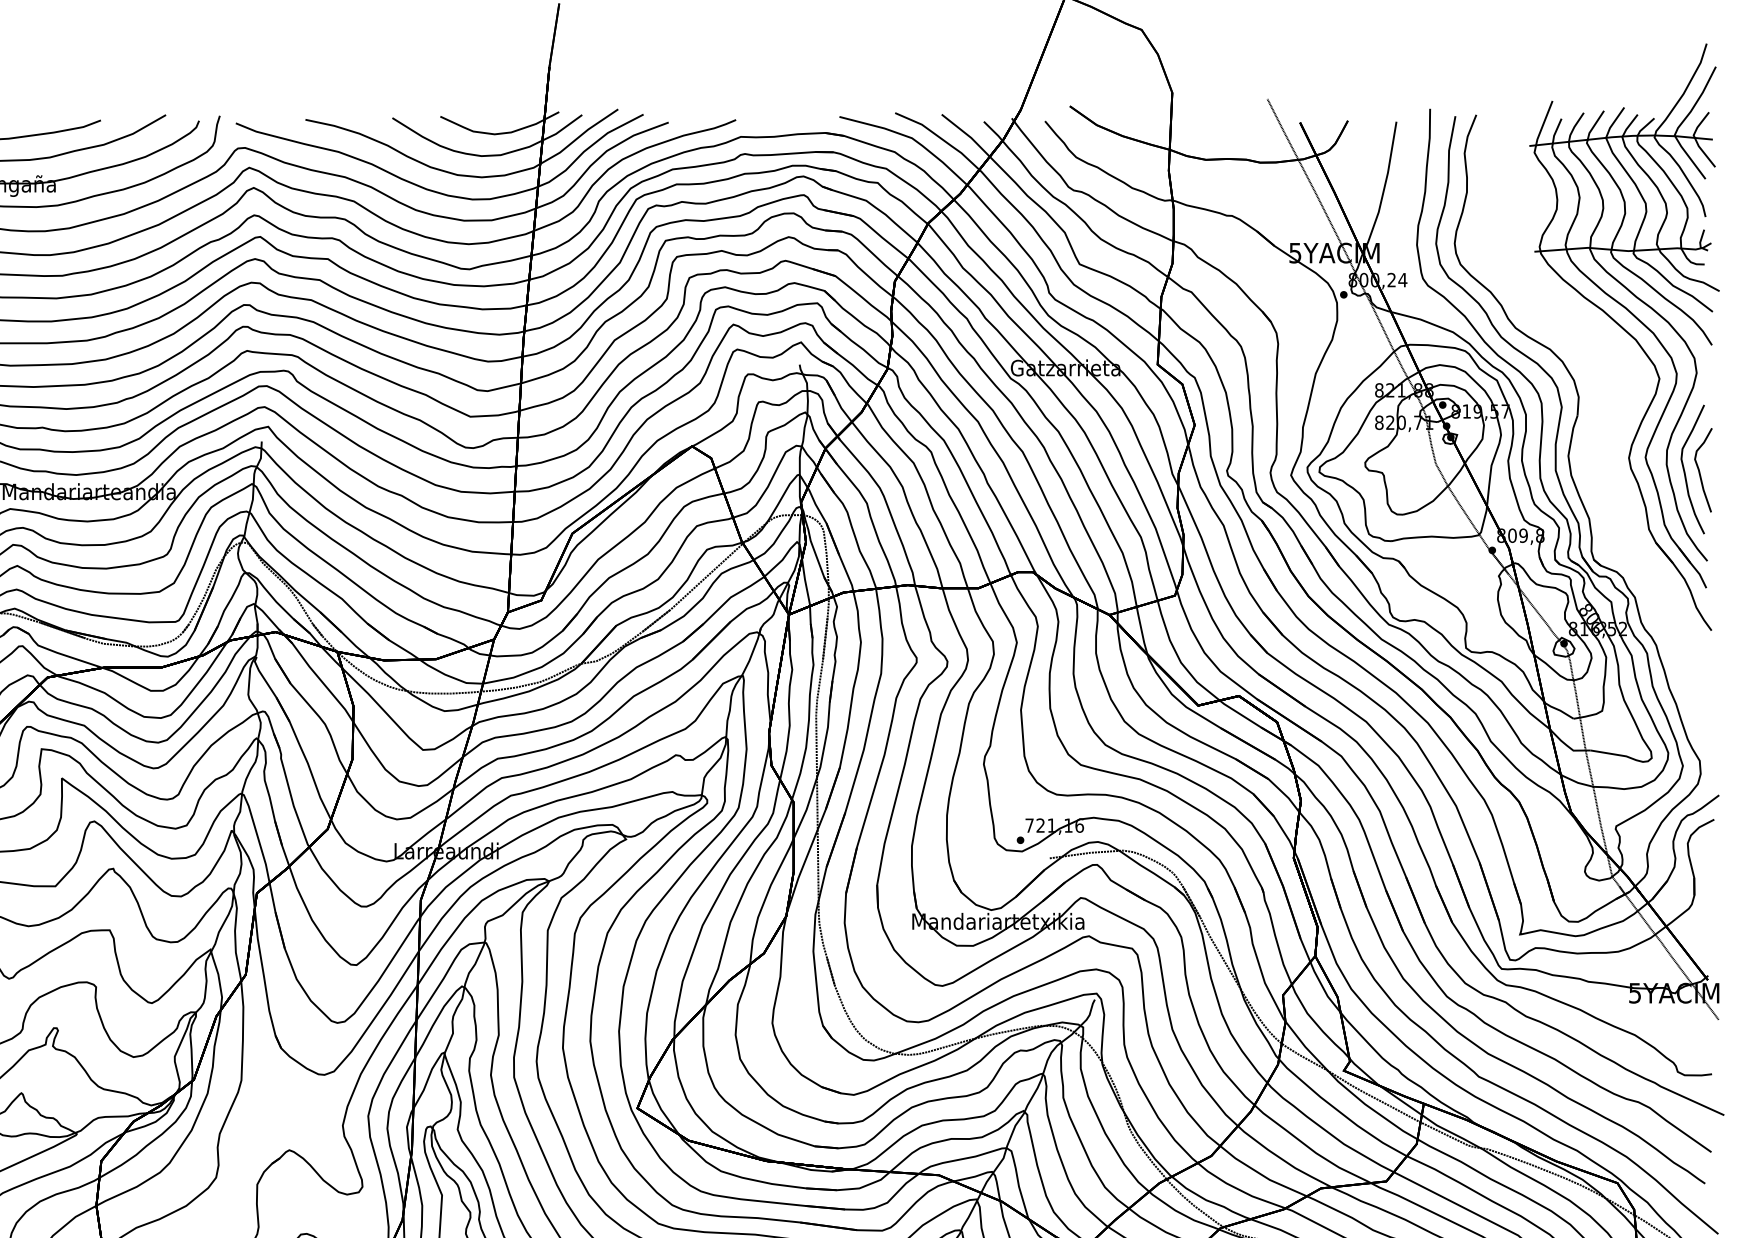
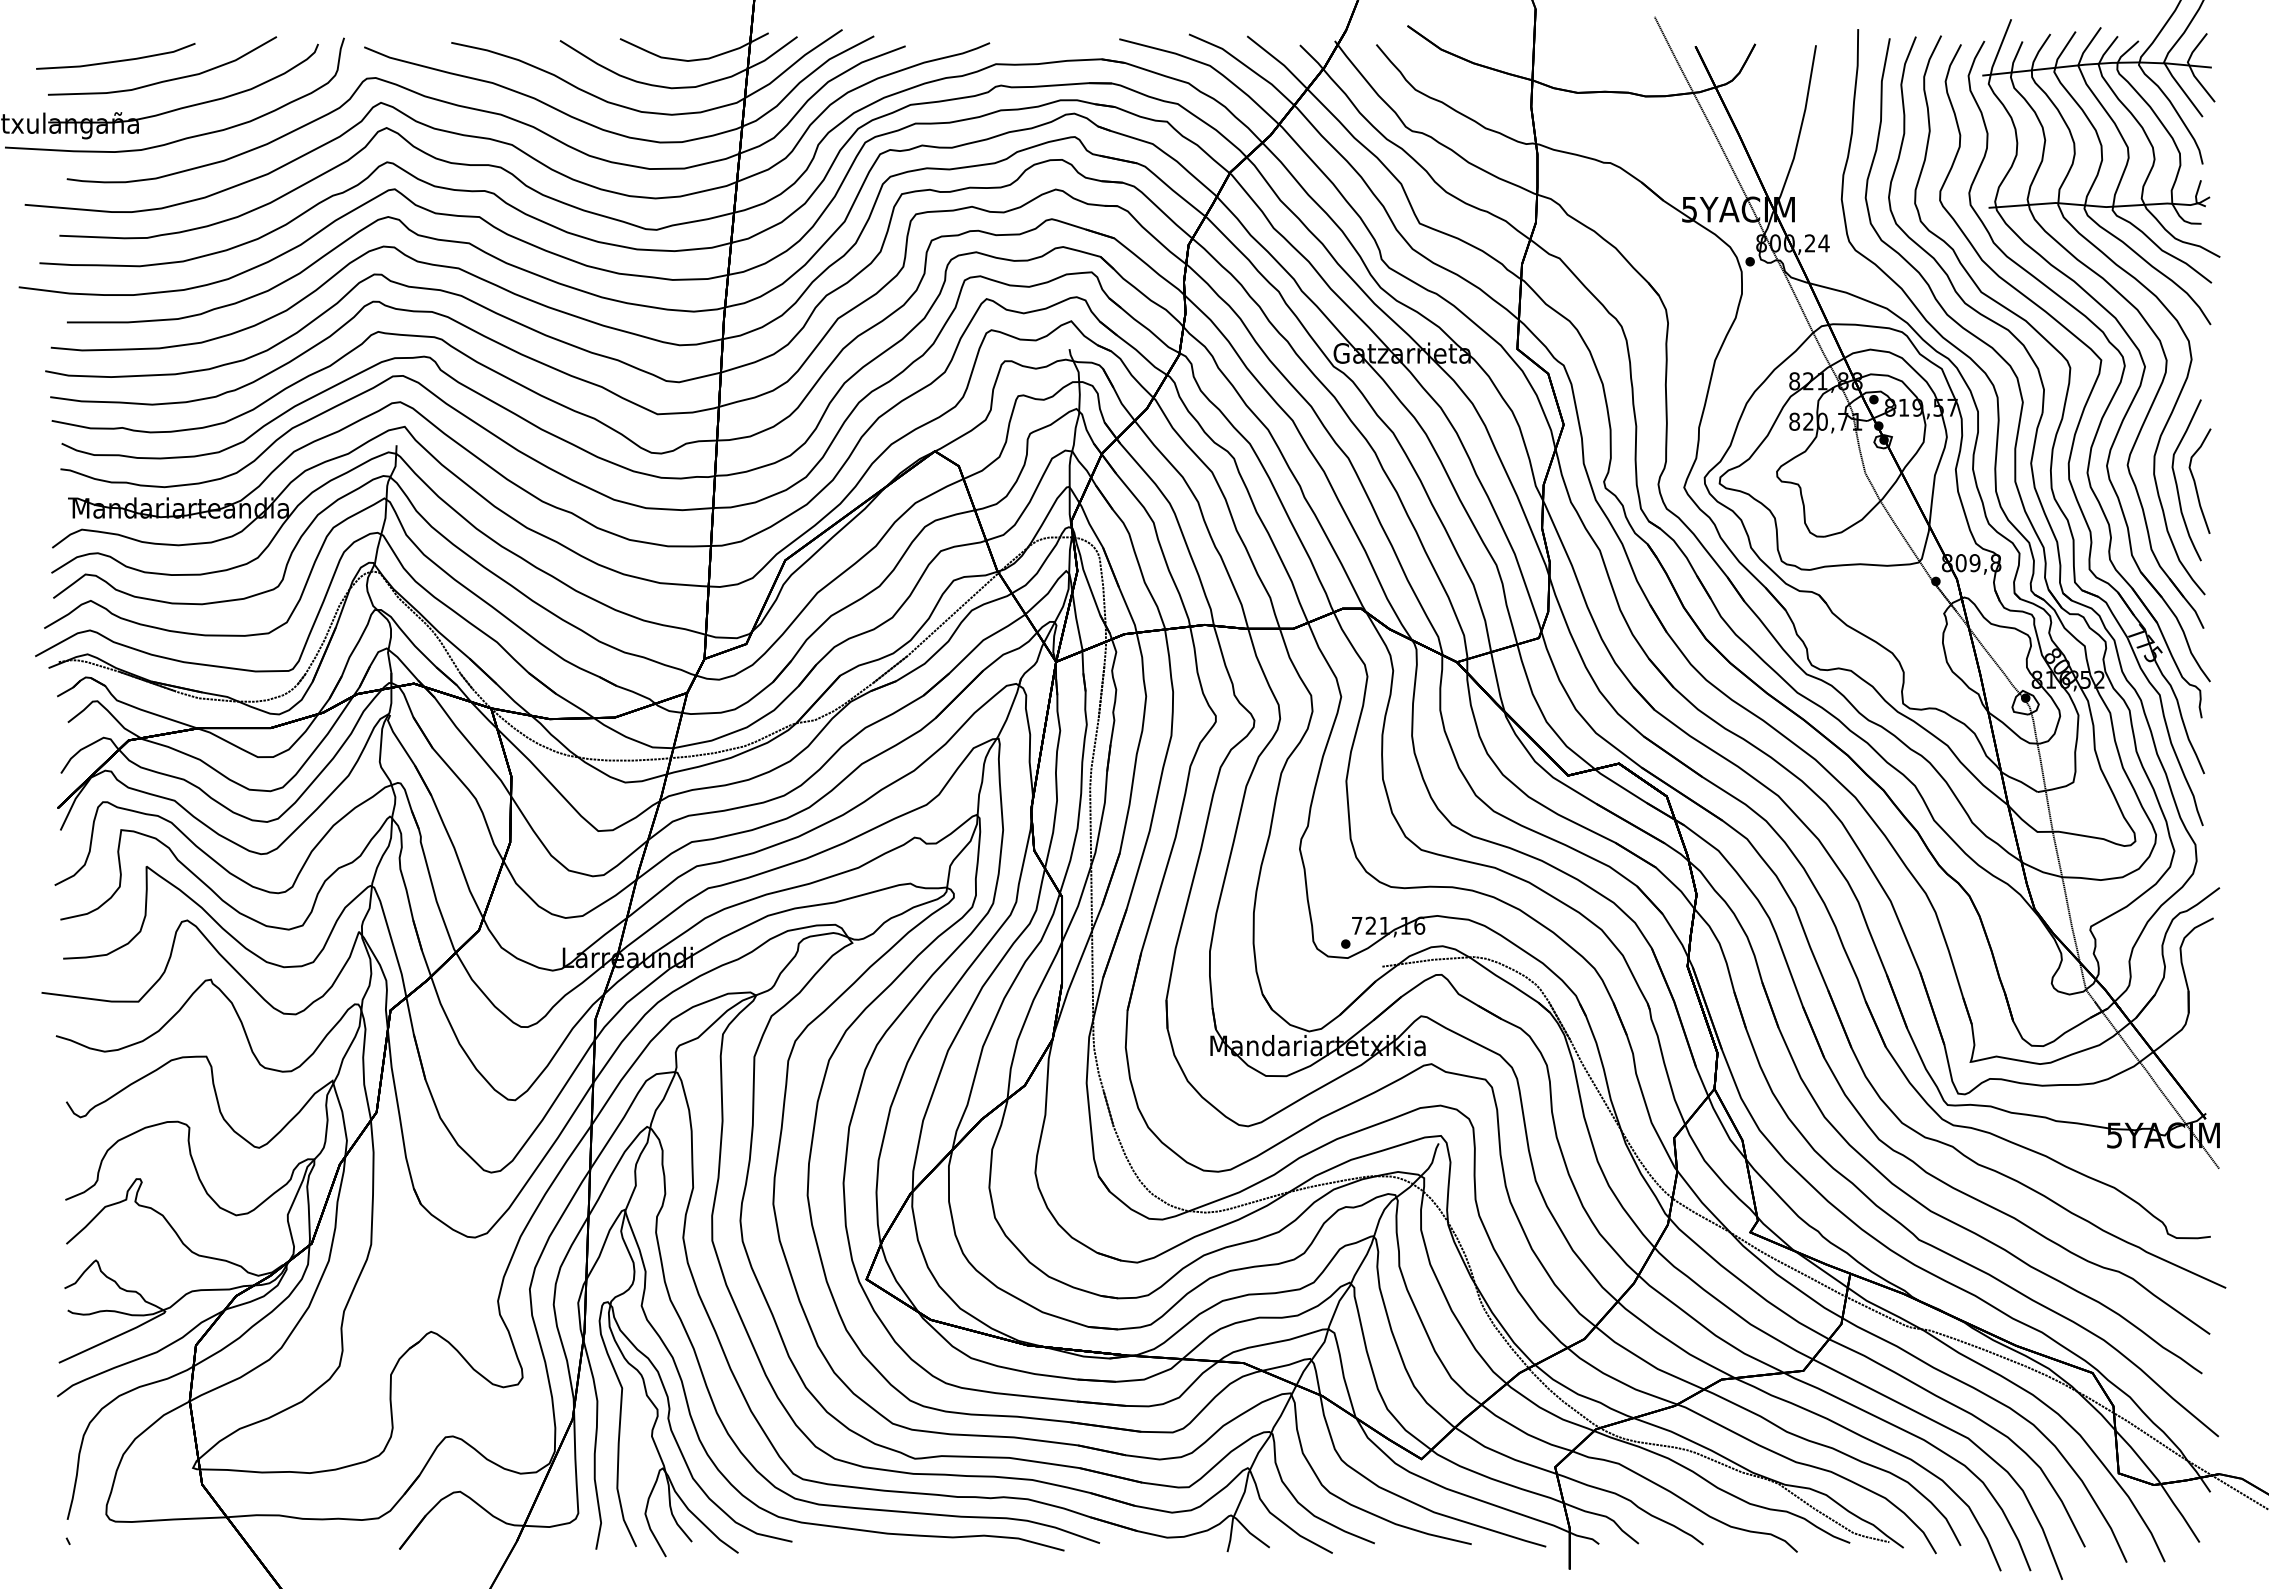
part: (1591, 429) -> (2059, 430), added

